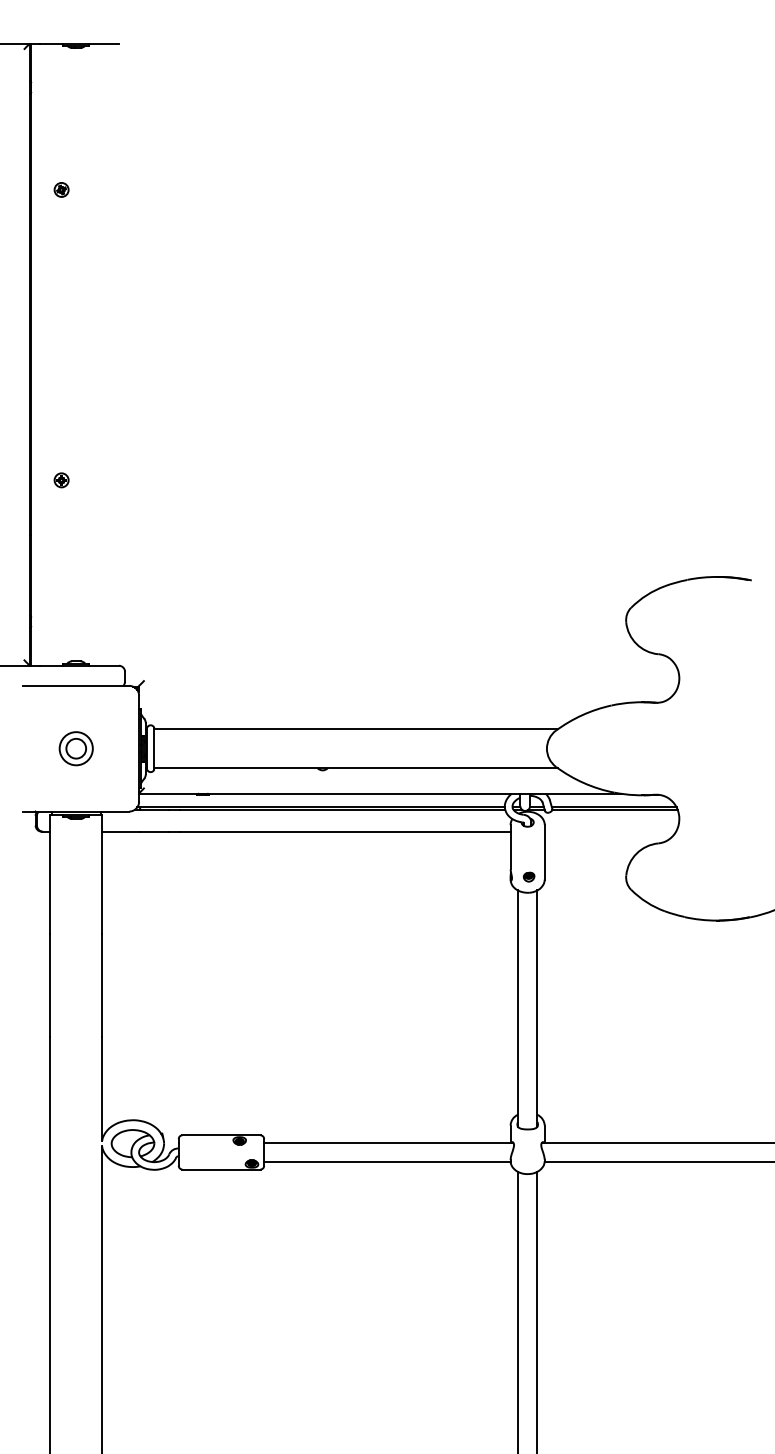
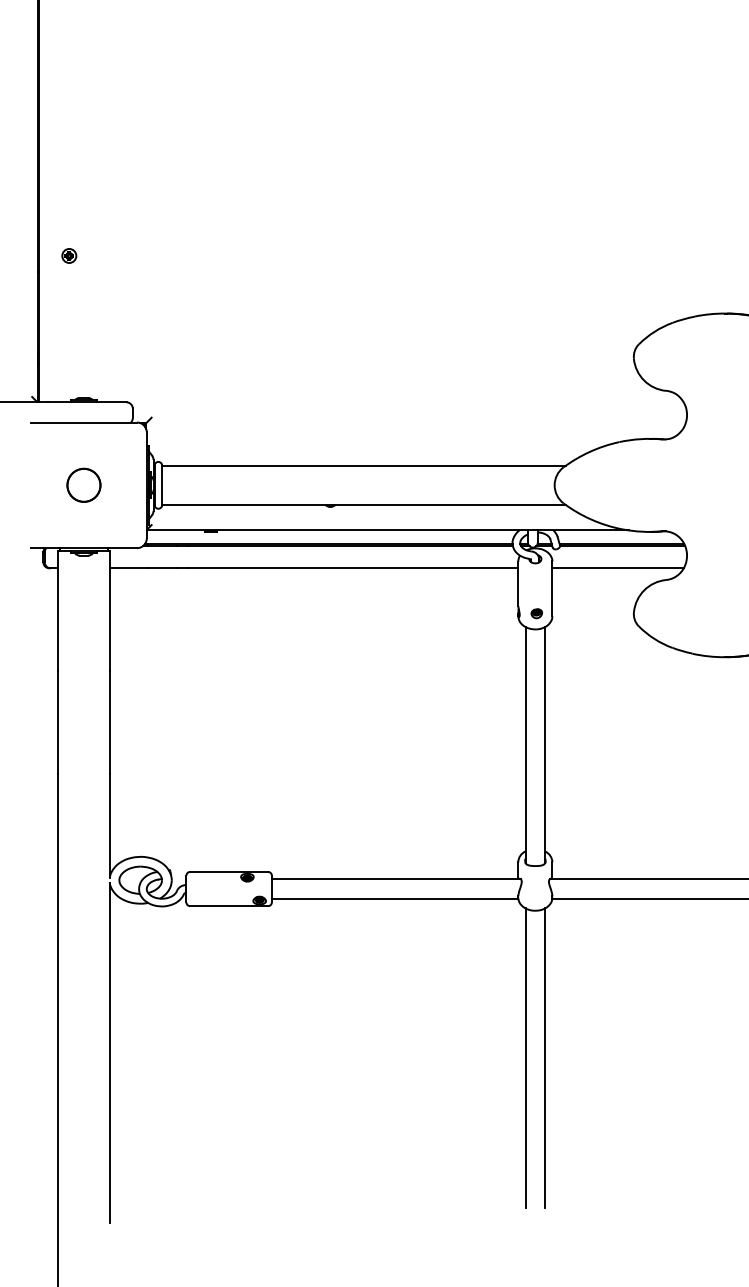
part: (61, 480) -> (69, 256), moved
circle: (75, 748) -> (83, 485), size x1.67
line: (610, 831) -> (618, 568), added

